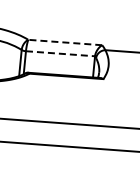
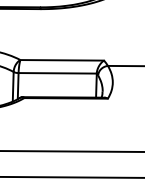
line: (64, 42) -> (61, 60), dashed -> solid
line: (60, 53) -> (57, 73), dashed -> solid

